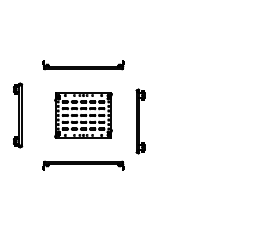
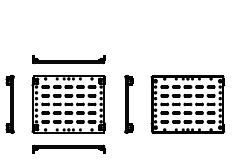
part: (83, 115) -> (68, 104), size x1.43
part: (216, 115) -> (187, 104), added
part: (140, 121) -> (128, 104), moved

